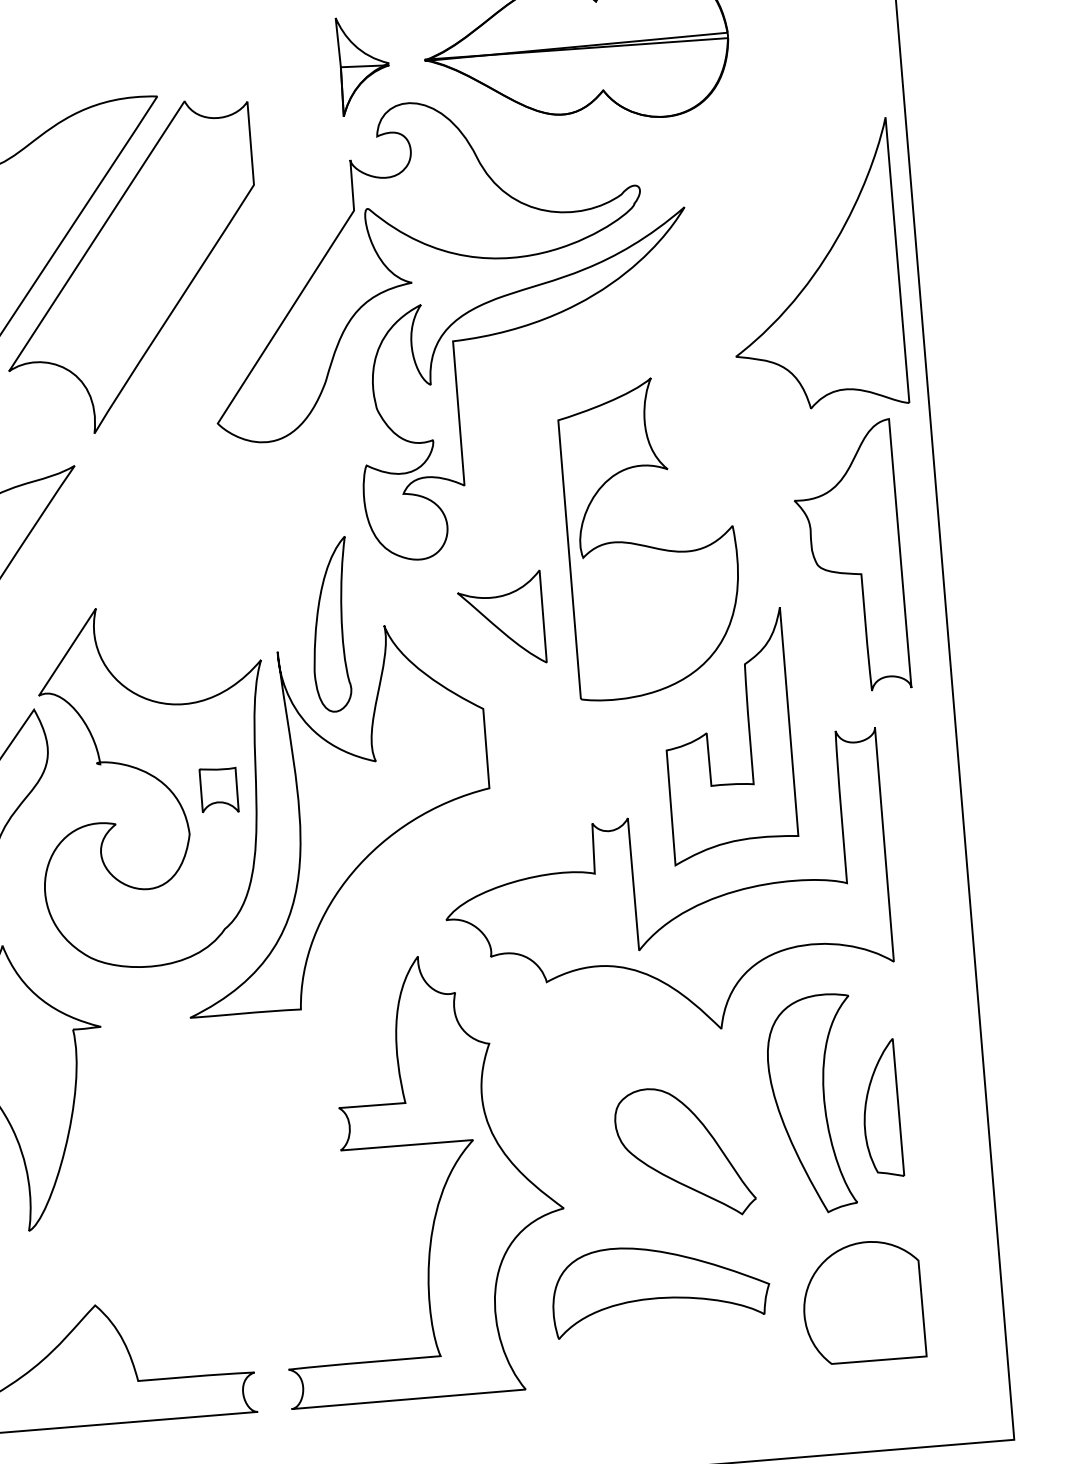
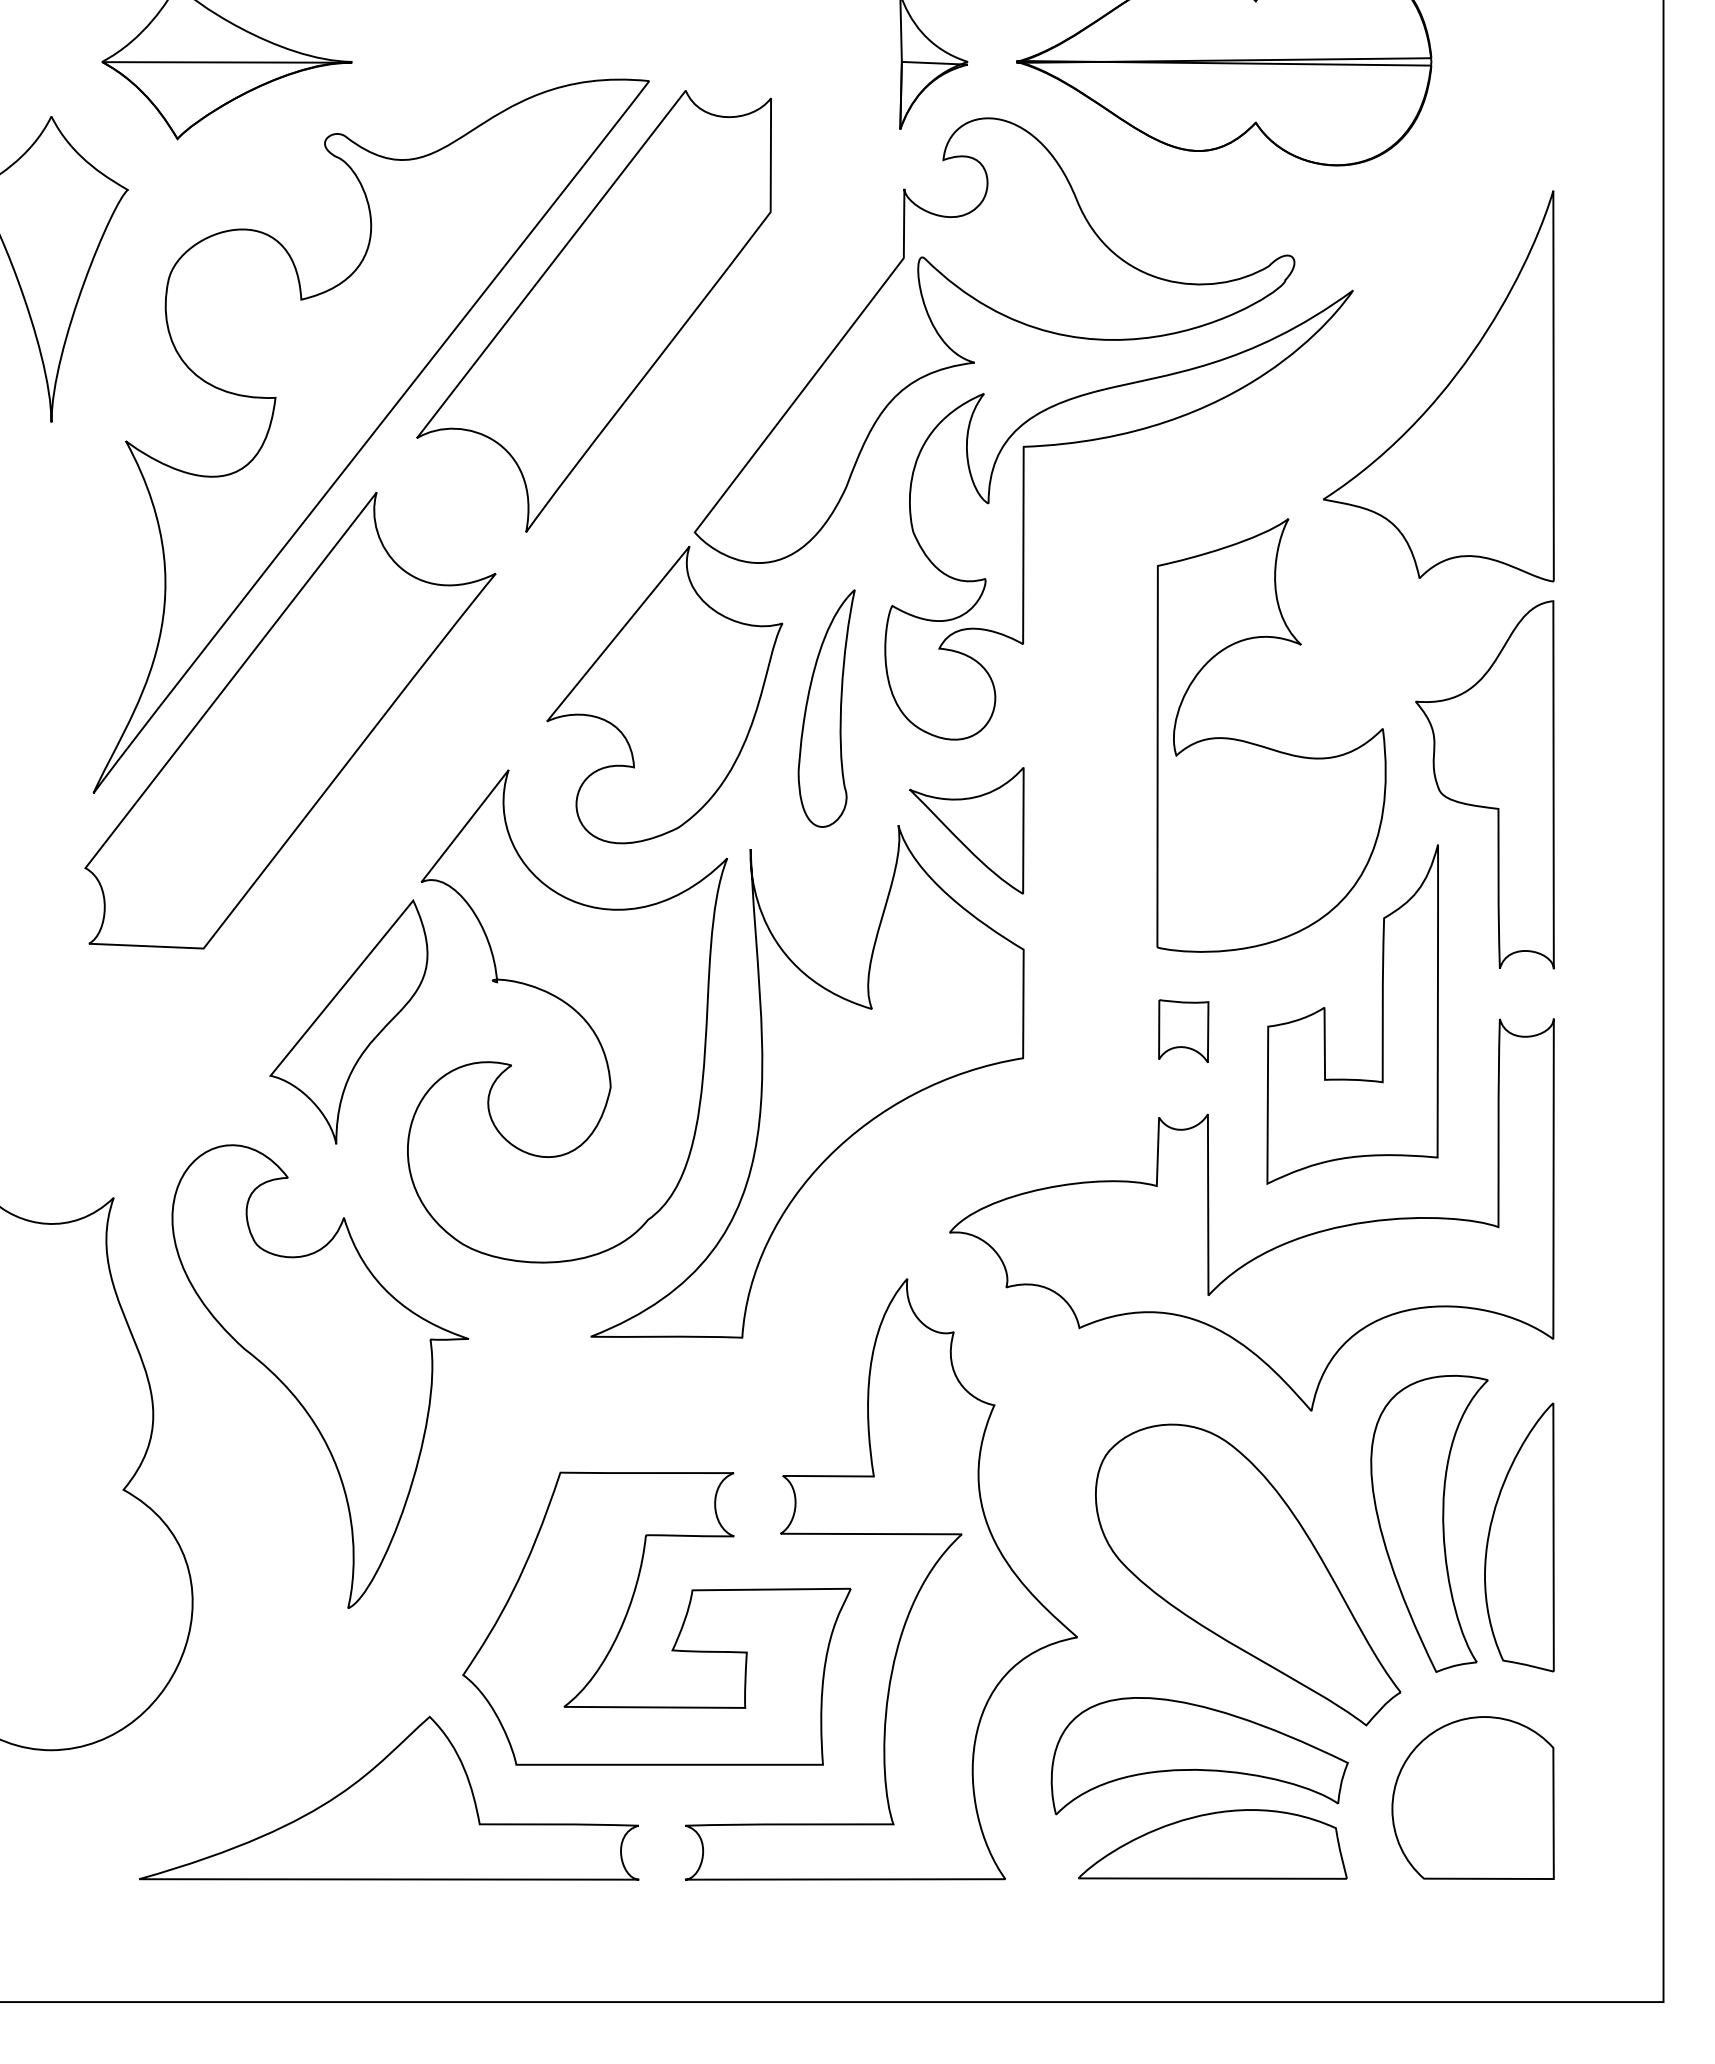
part: (813, 267) -> (1438, 386), moved
part: (205, 544) -> (664, 695), added
part: (849, 557) -> (1484, 784), moved
part: (501, 619) -> (966, 830), moved
part: (331, 624) -> (826, 708), moved
part: (218, 790) -> (1183, 1030), moved
part: (881, 1108) -> (1519, 1537), size x1.43
part: (685, 1152) -> (1248, 1574), size x1.67
part: (273, 1223) -> (681, 1625), added
part: (675, 1351) -> (1212, 1844), added

